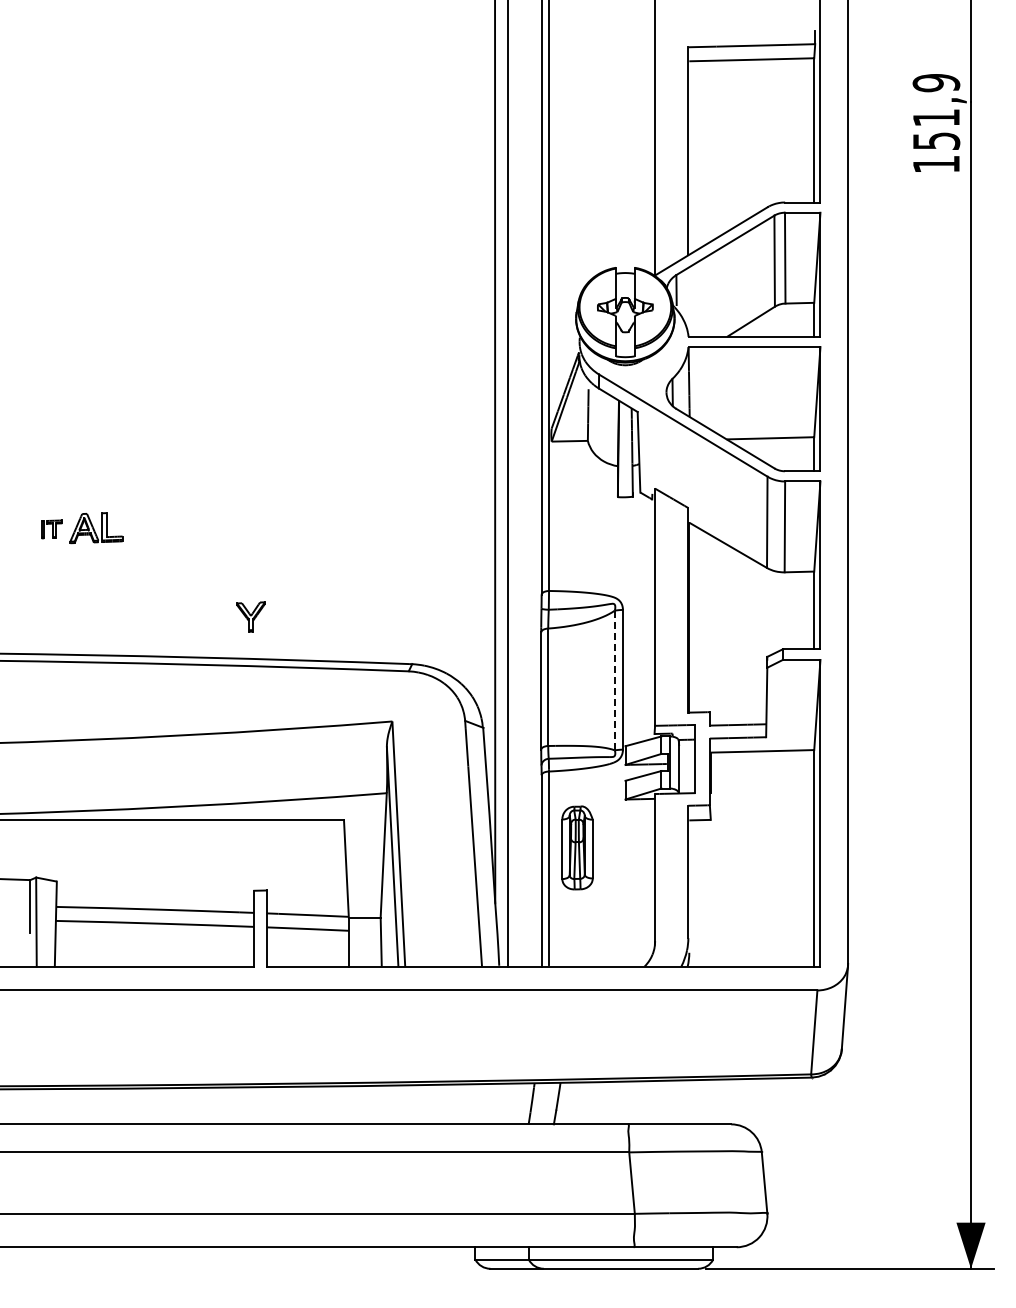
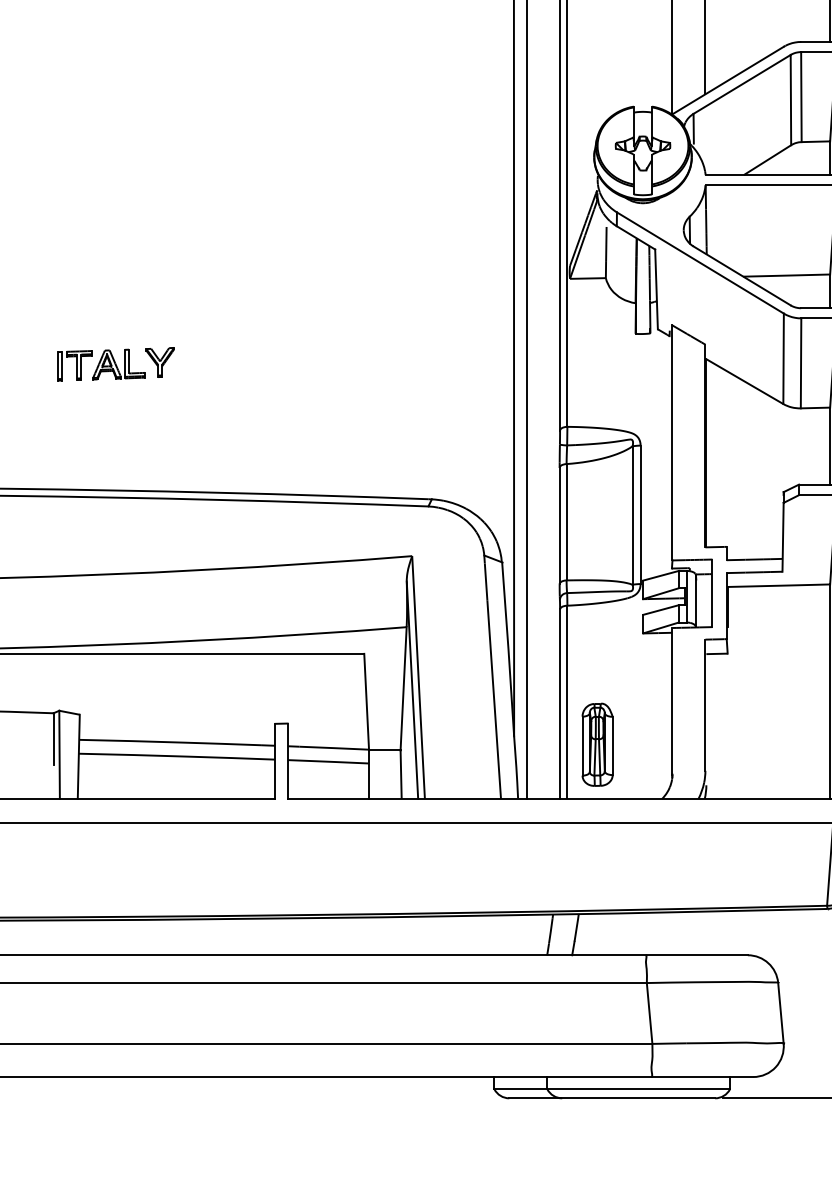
part: (51, 529) -> (74, 365), size x1.67
part: (250, 616) -> (159, 361), moved
line: (614, 680) -> (632, 515), dashed -> solid
part: (577, 847) -> (597, 744), moved

